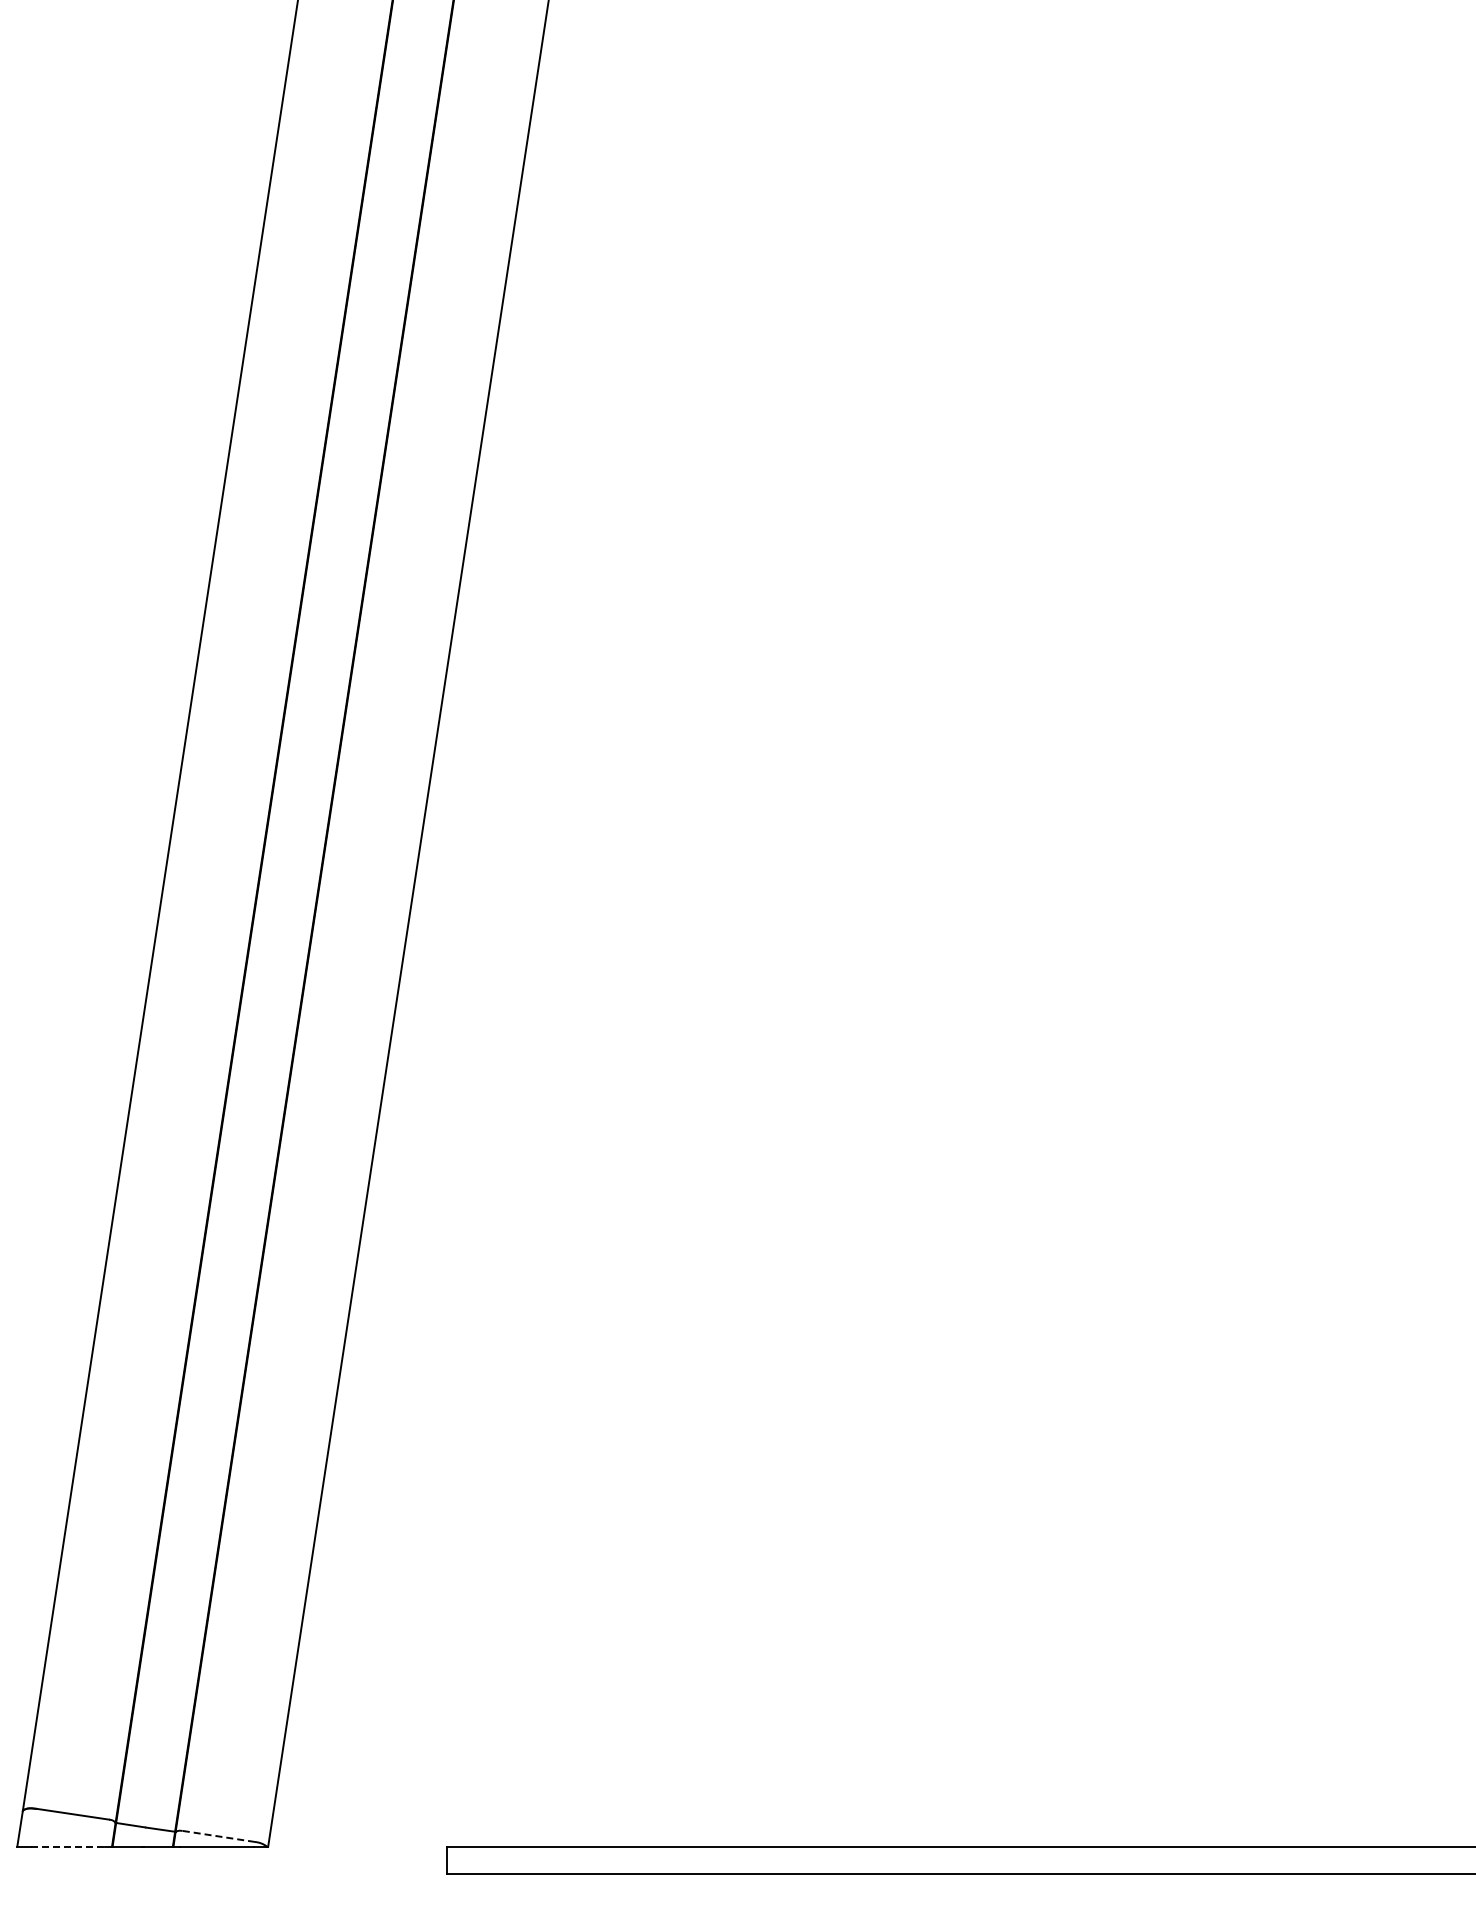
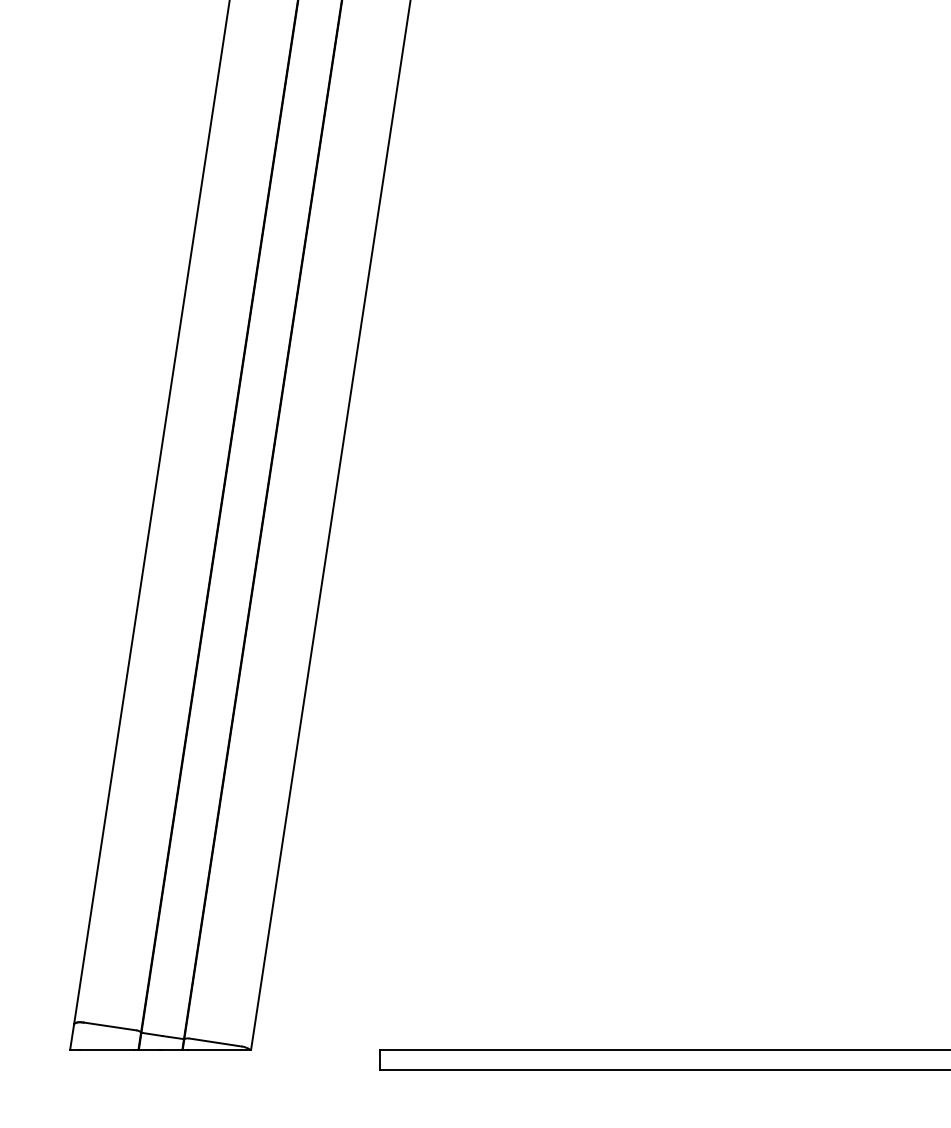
line: (219, 1836) -> (215, 1042), dashed -> solid
line: (68, 1846) -> (107, 1049), dashed -> solid

